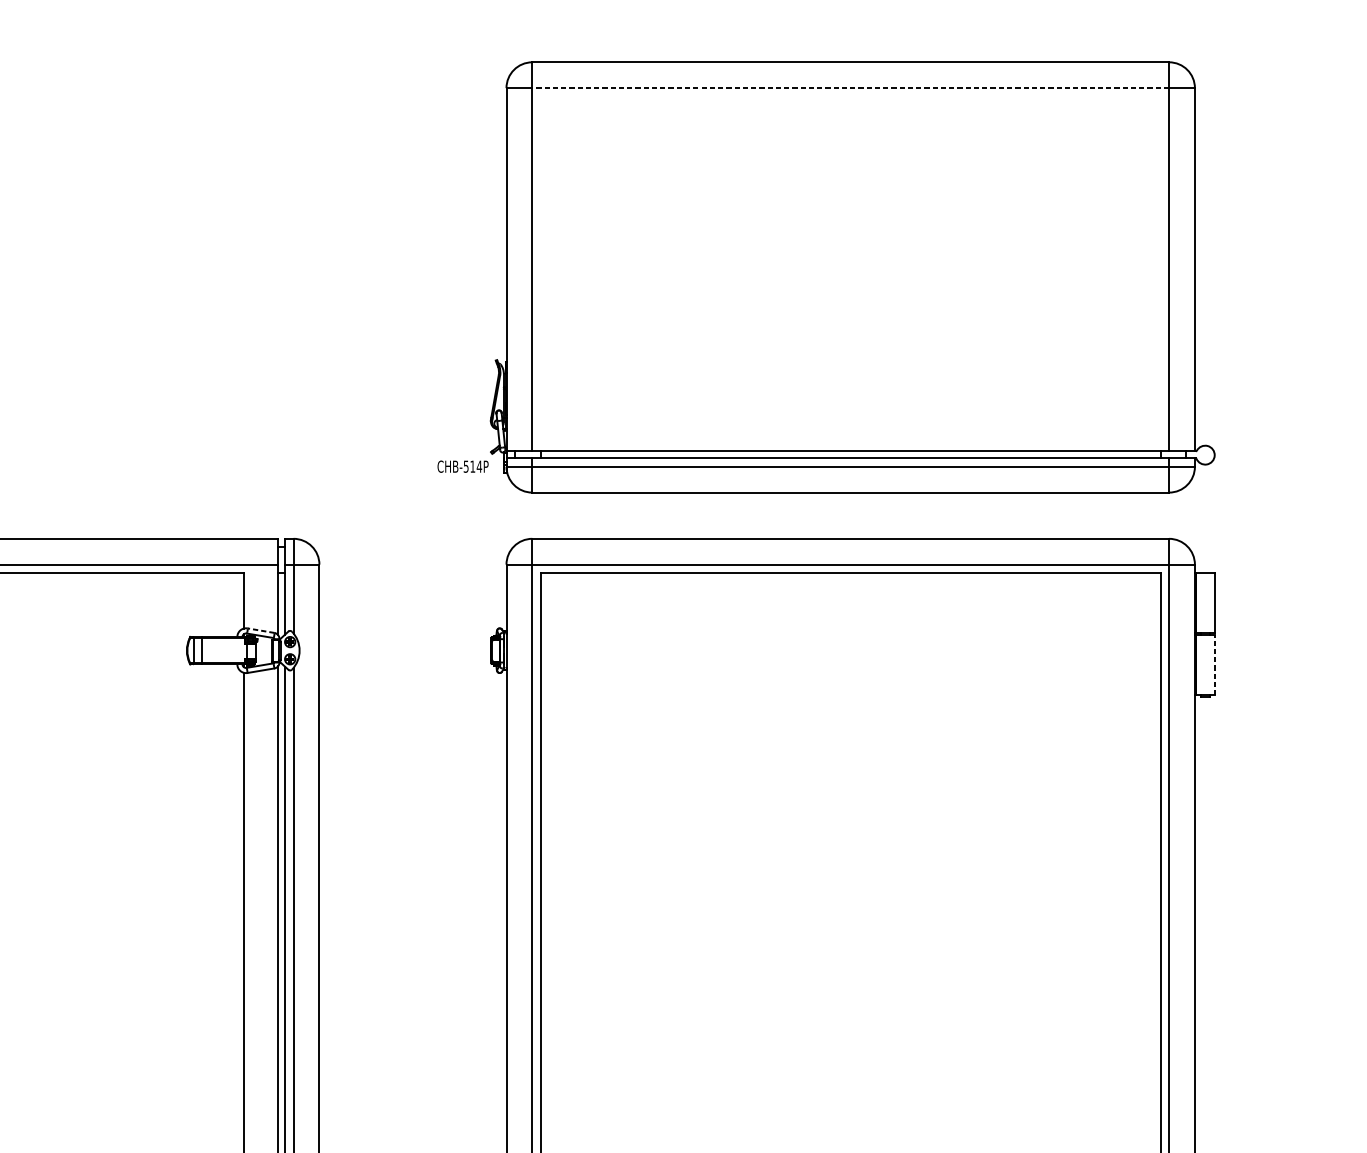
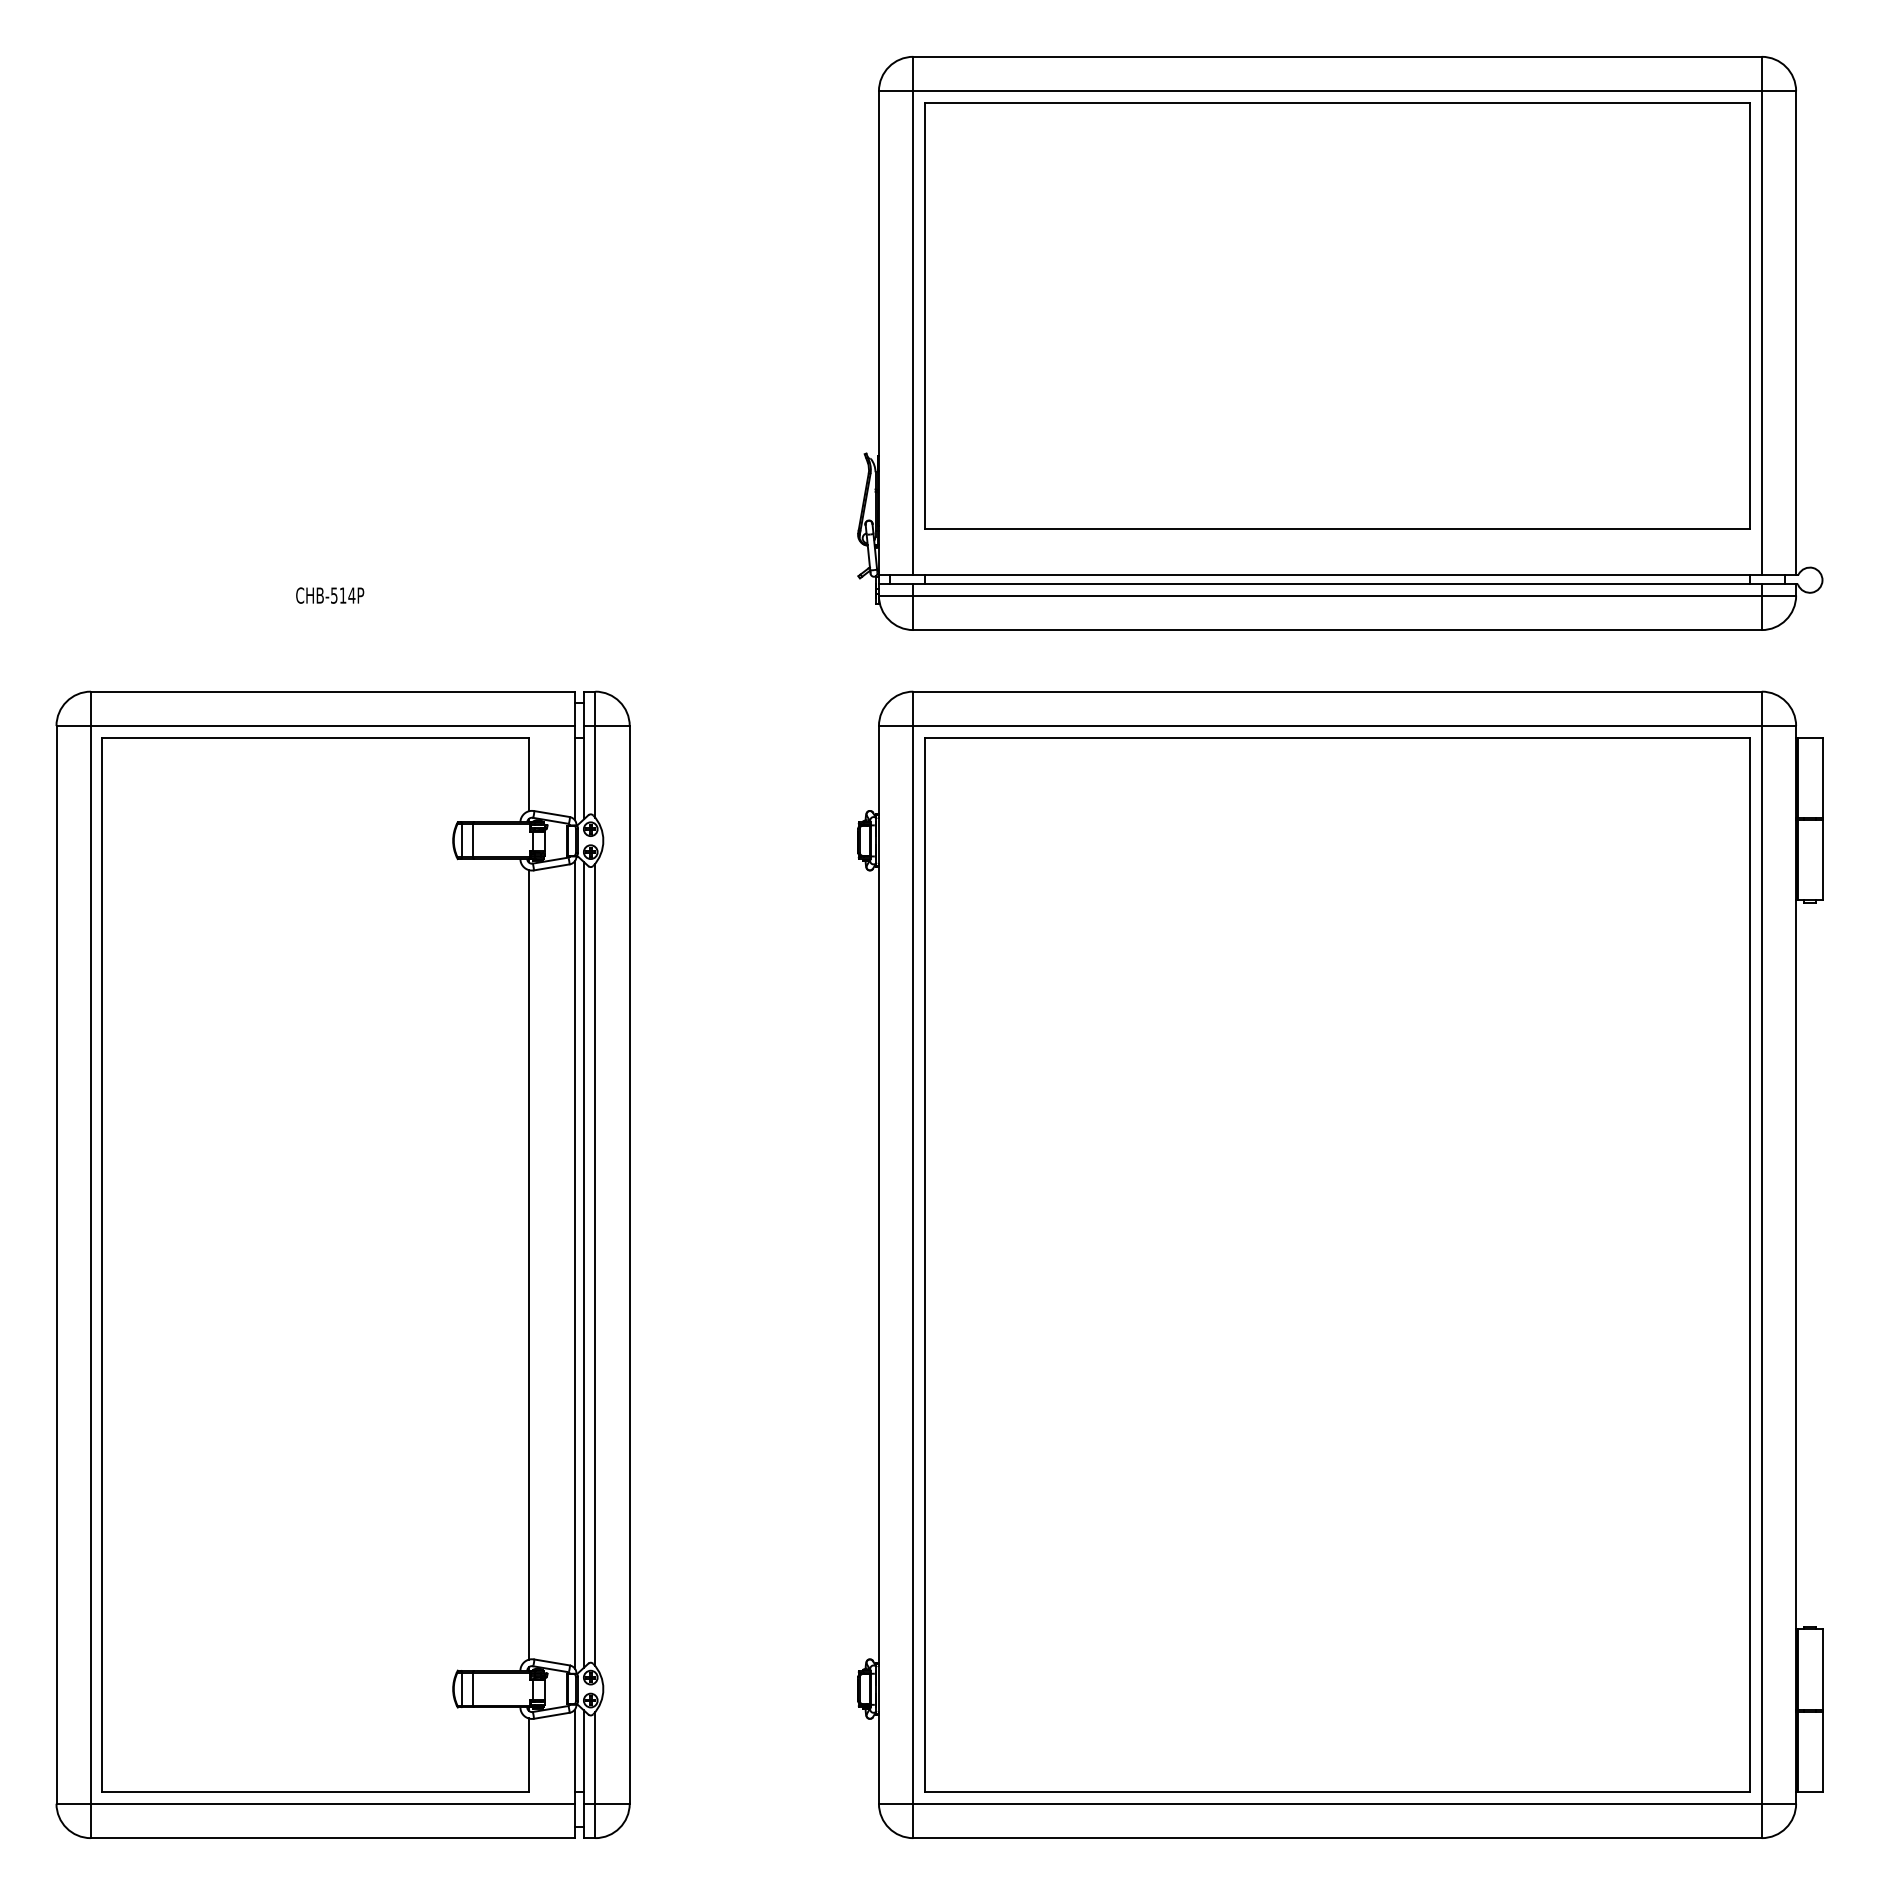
line: (850, 88) -> (1337, 91), dashed -> solid
part: (850, 256) -> (1337, 315), added
text: (463, 466) -> (330, 595), moved
line: (260, 630) -> (551, 813), dashed -> solid
line: (1214, 664) -> (1822, 859), dashed -> solid

